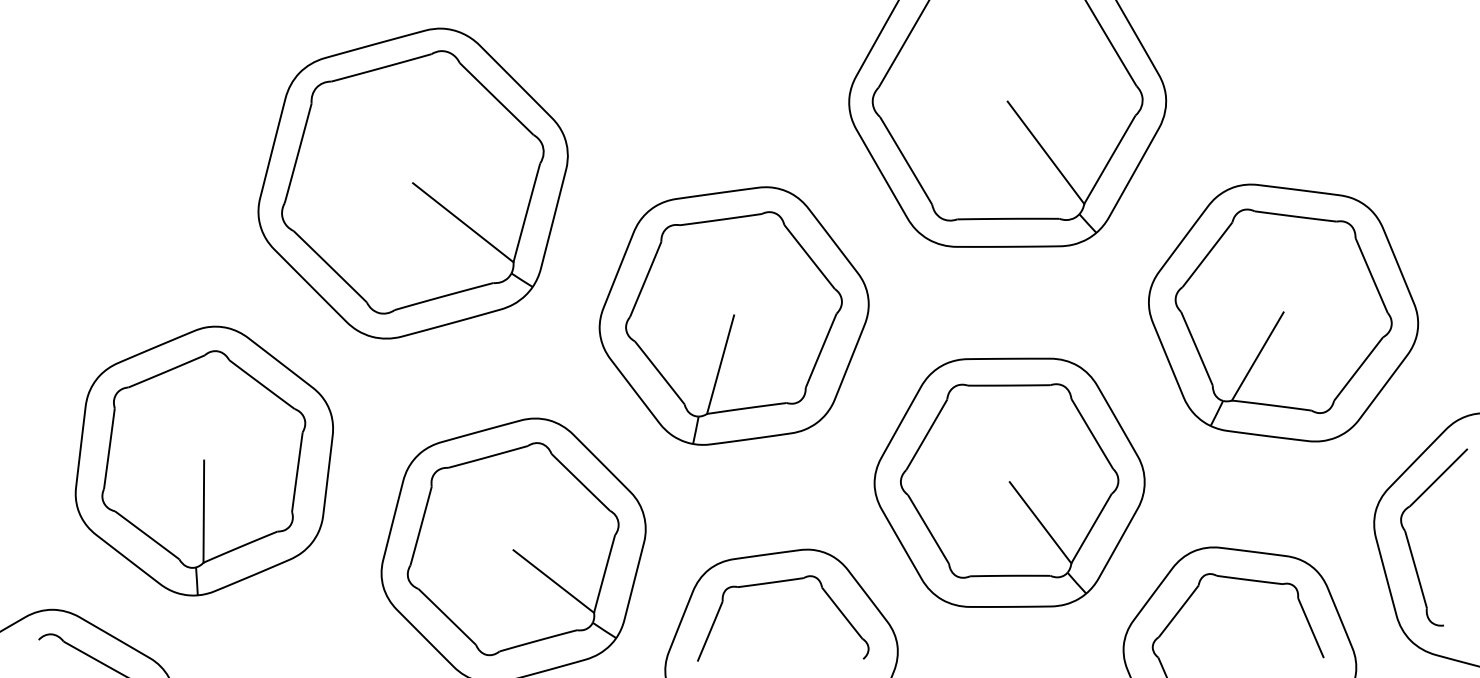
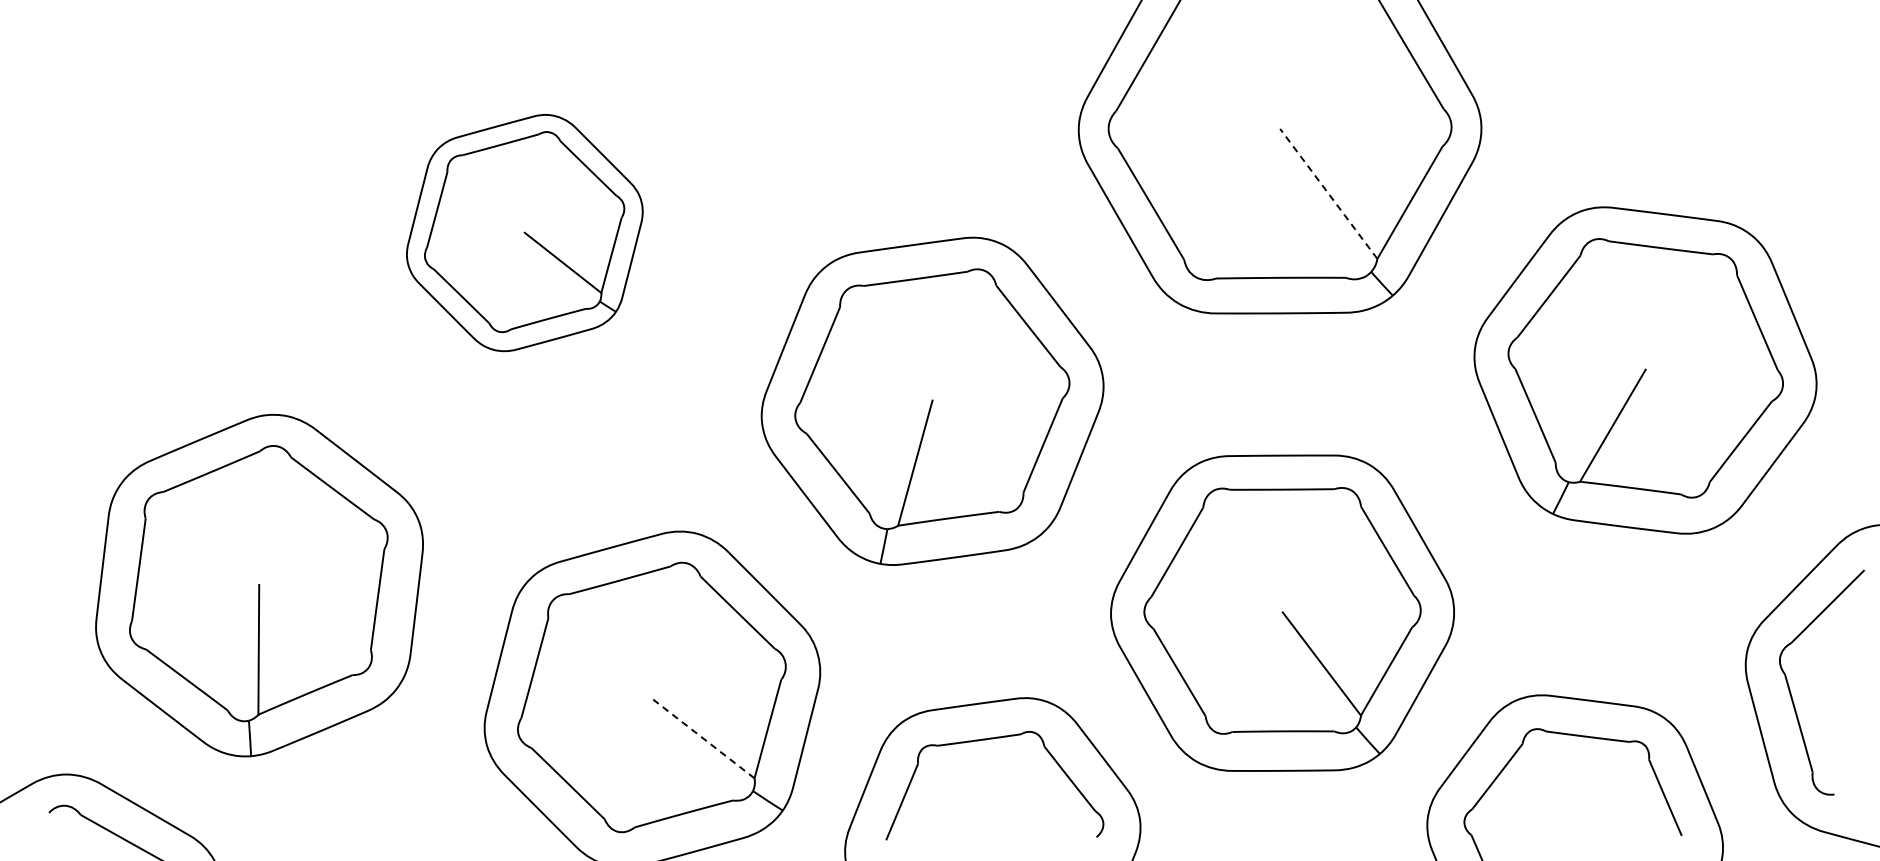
line: (1045, 152) -> (1328, 193), solid -> dashed
part: (412, 183) -> (524, 232), size x0.6
part: (1283, 313) -> (1645, 370), moved
line: (553, 581) -> (703, 738), solid -> dashed

